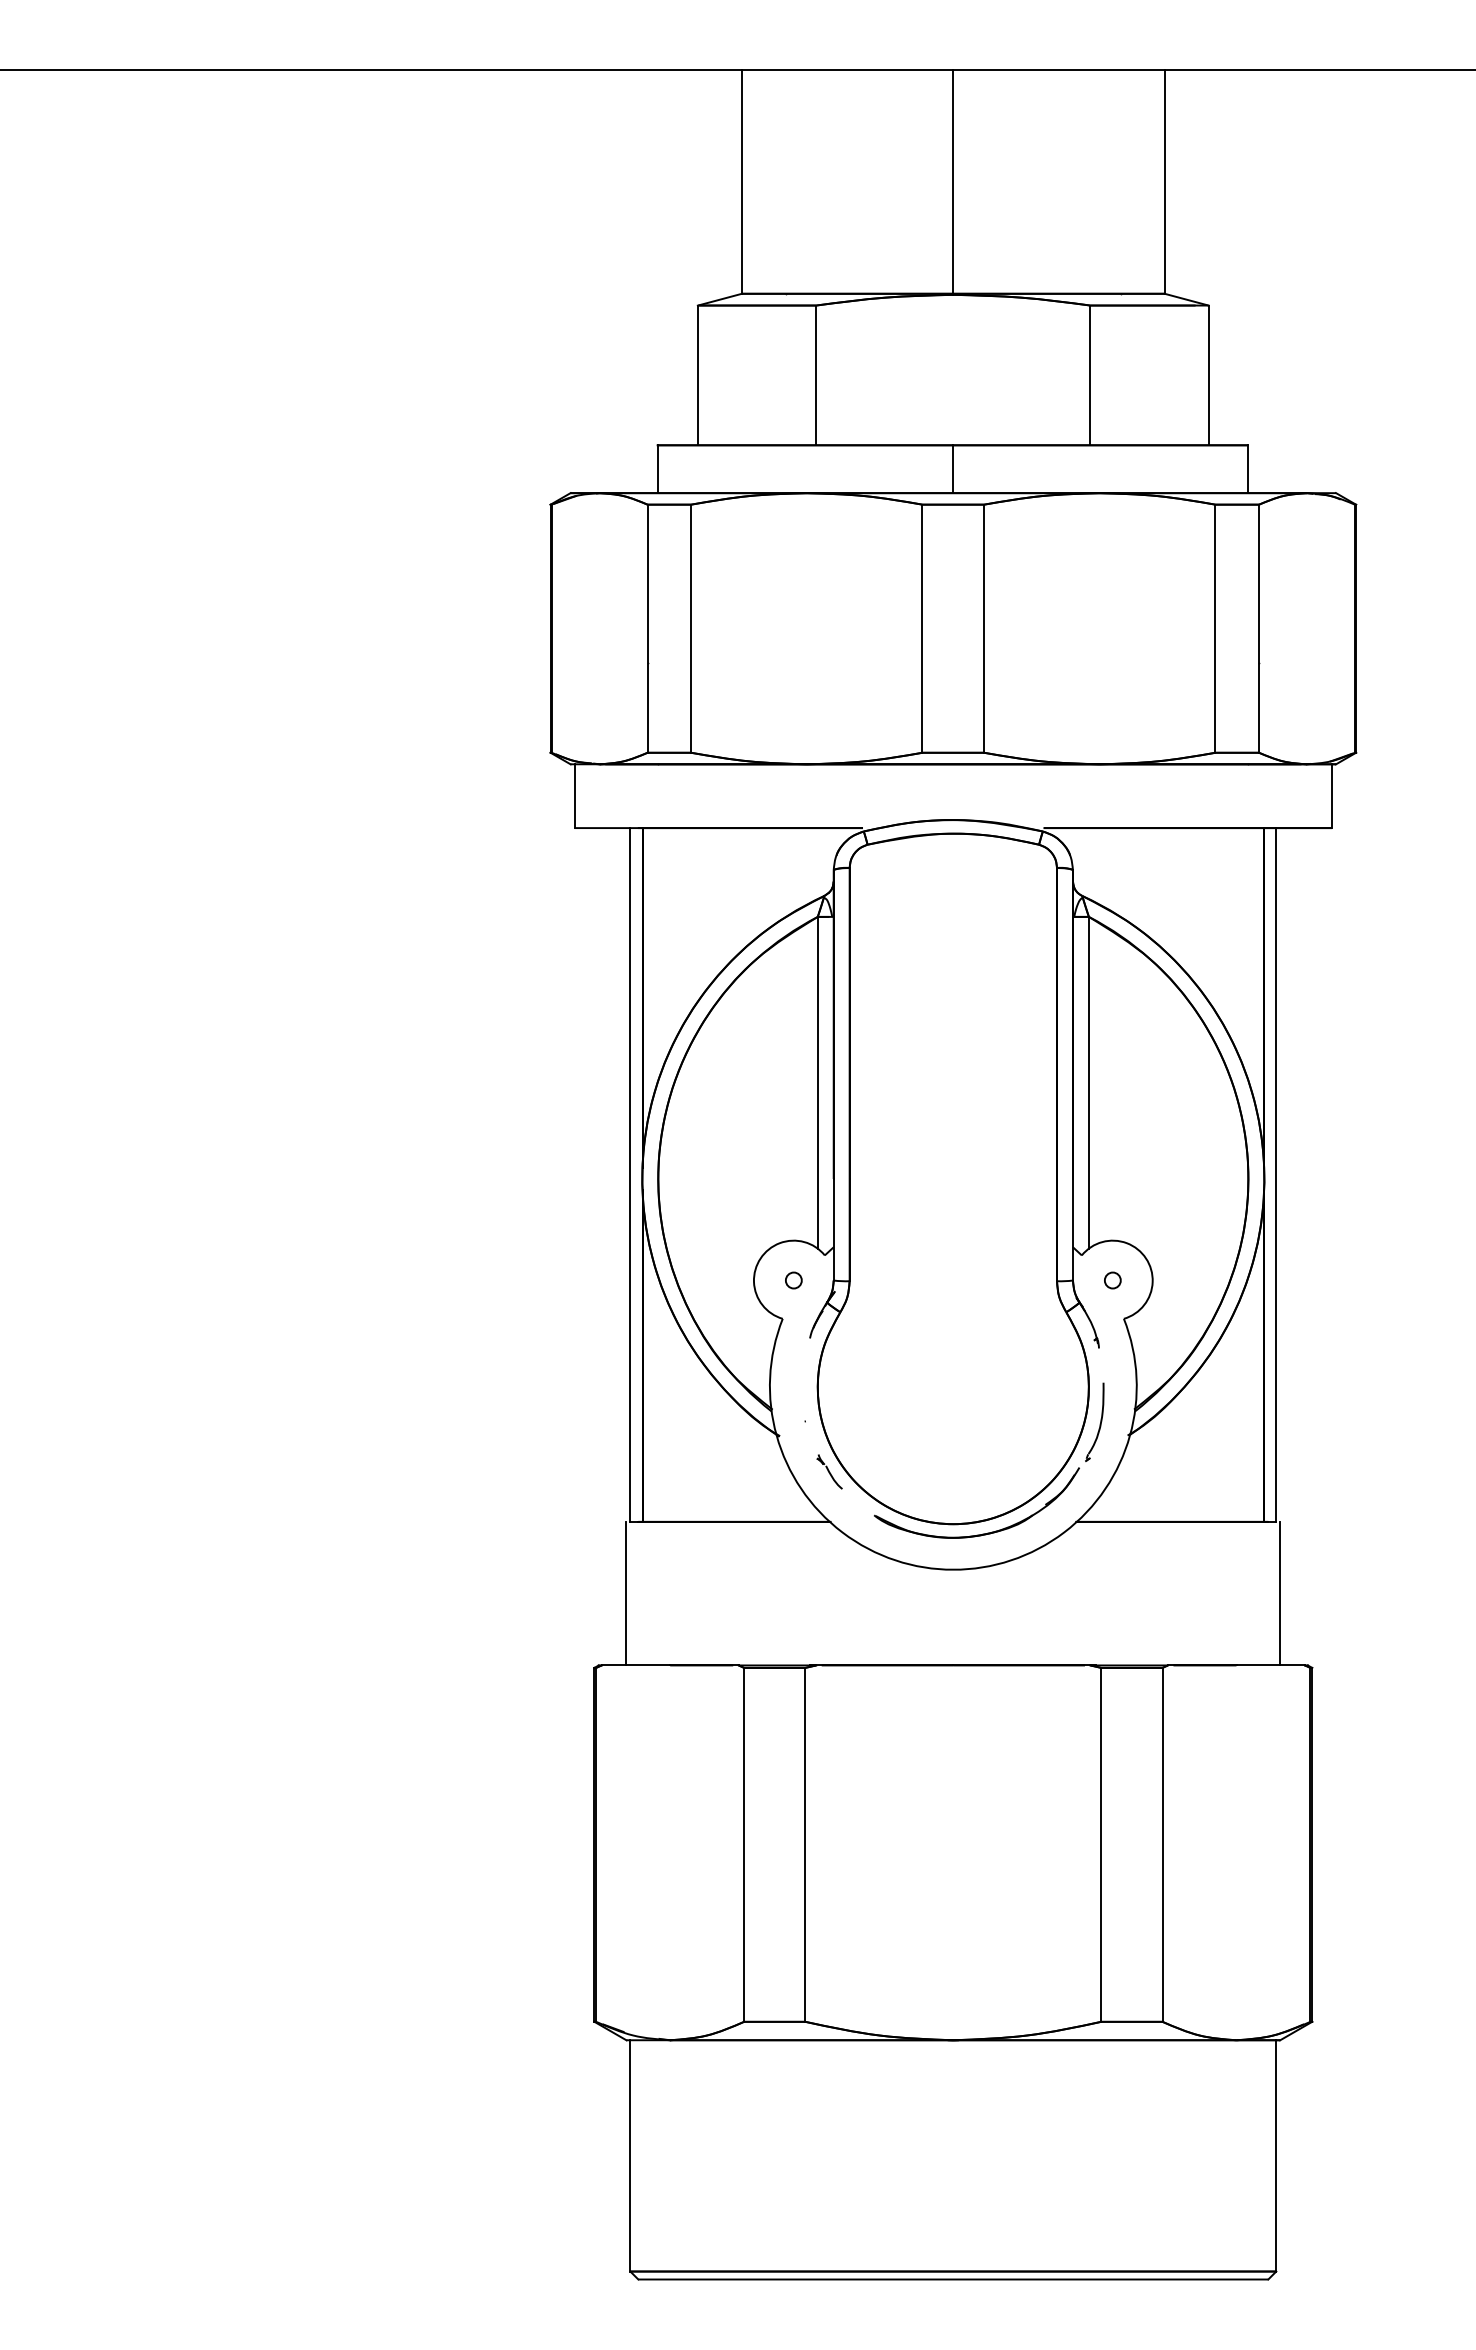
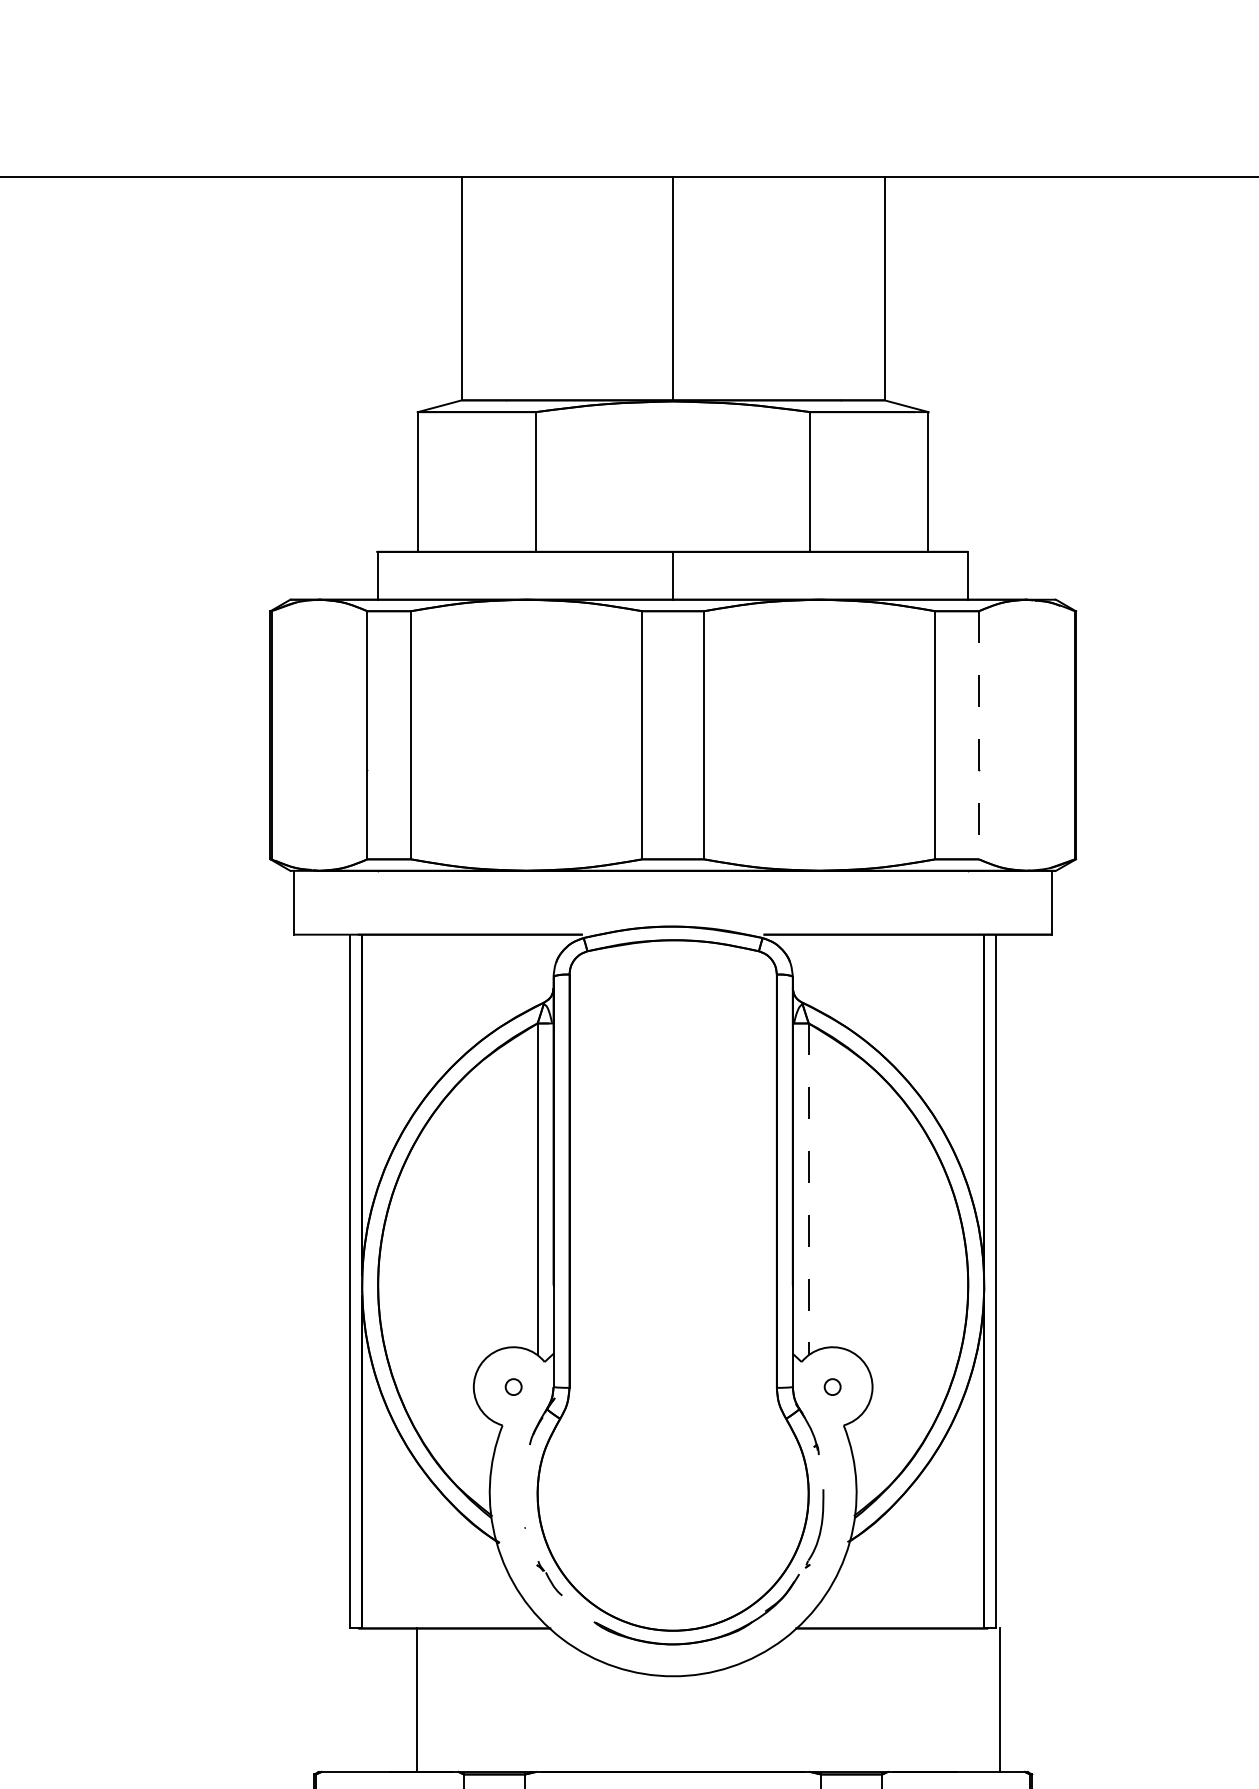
line: (1259, 629) -> (979, 736), solid -> dashed
line: (1088, 1082) -> (808, 1189), solid -> dashed
line: (626, 1593) -> (417, 1700), moved

